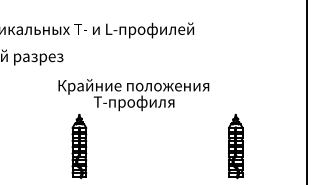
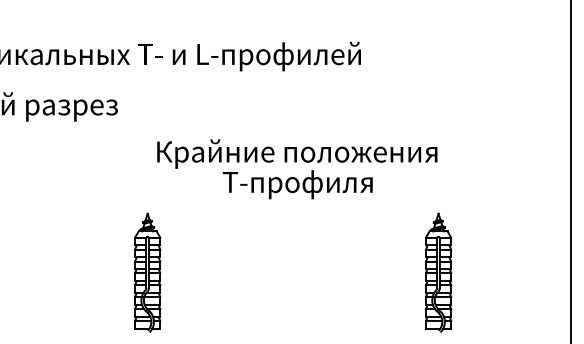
text: (133, 95) -> (296, 170), moved

